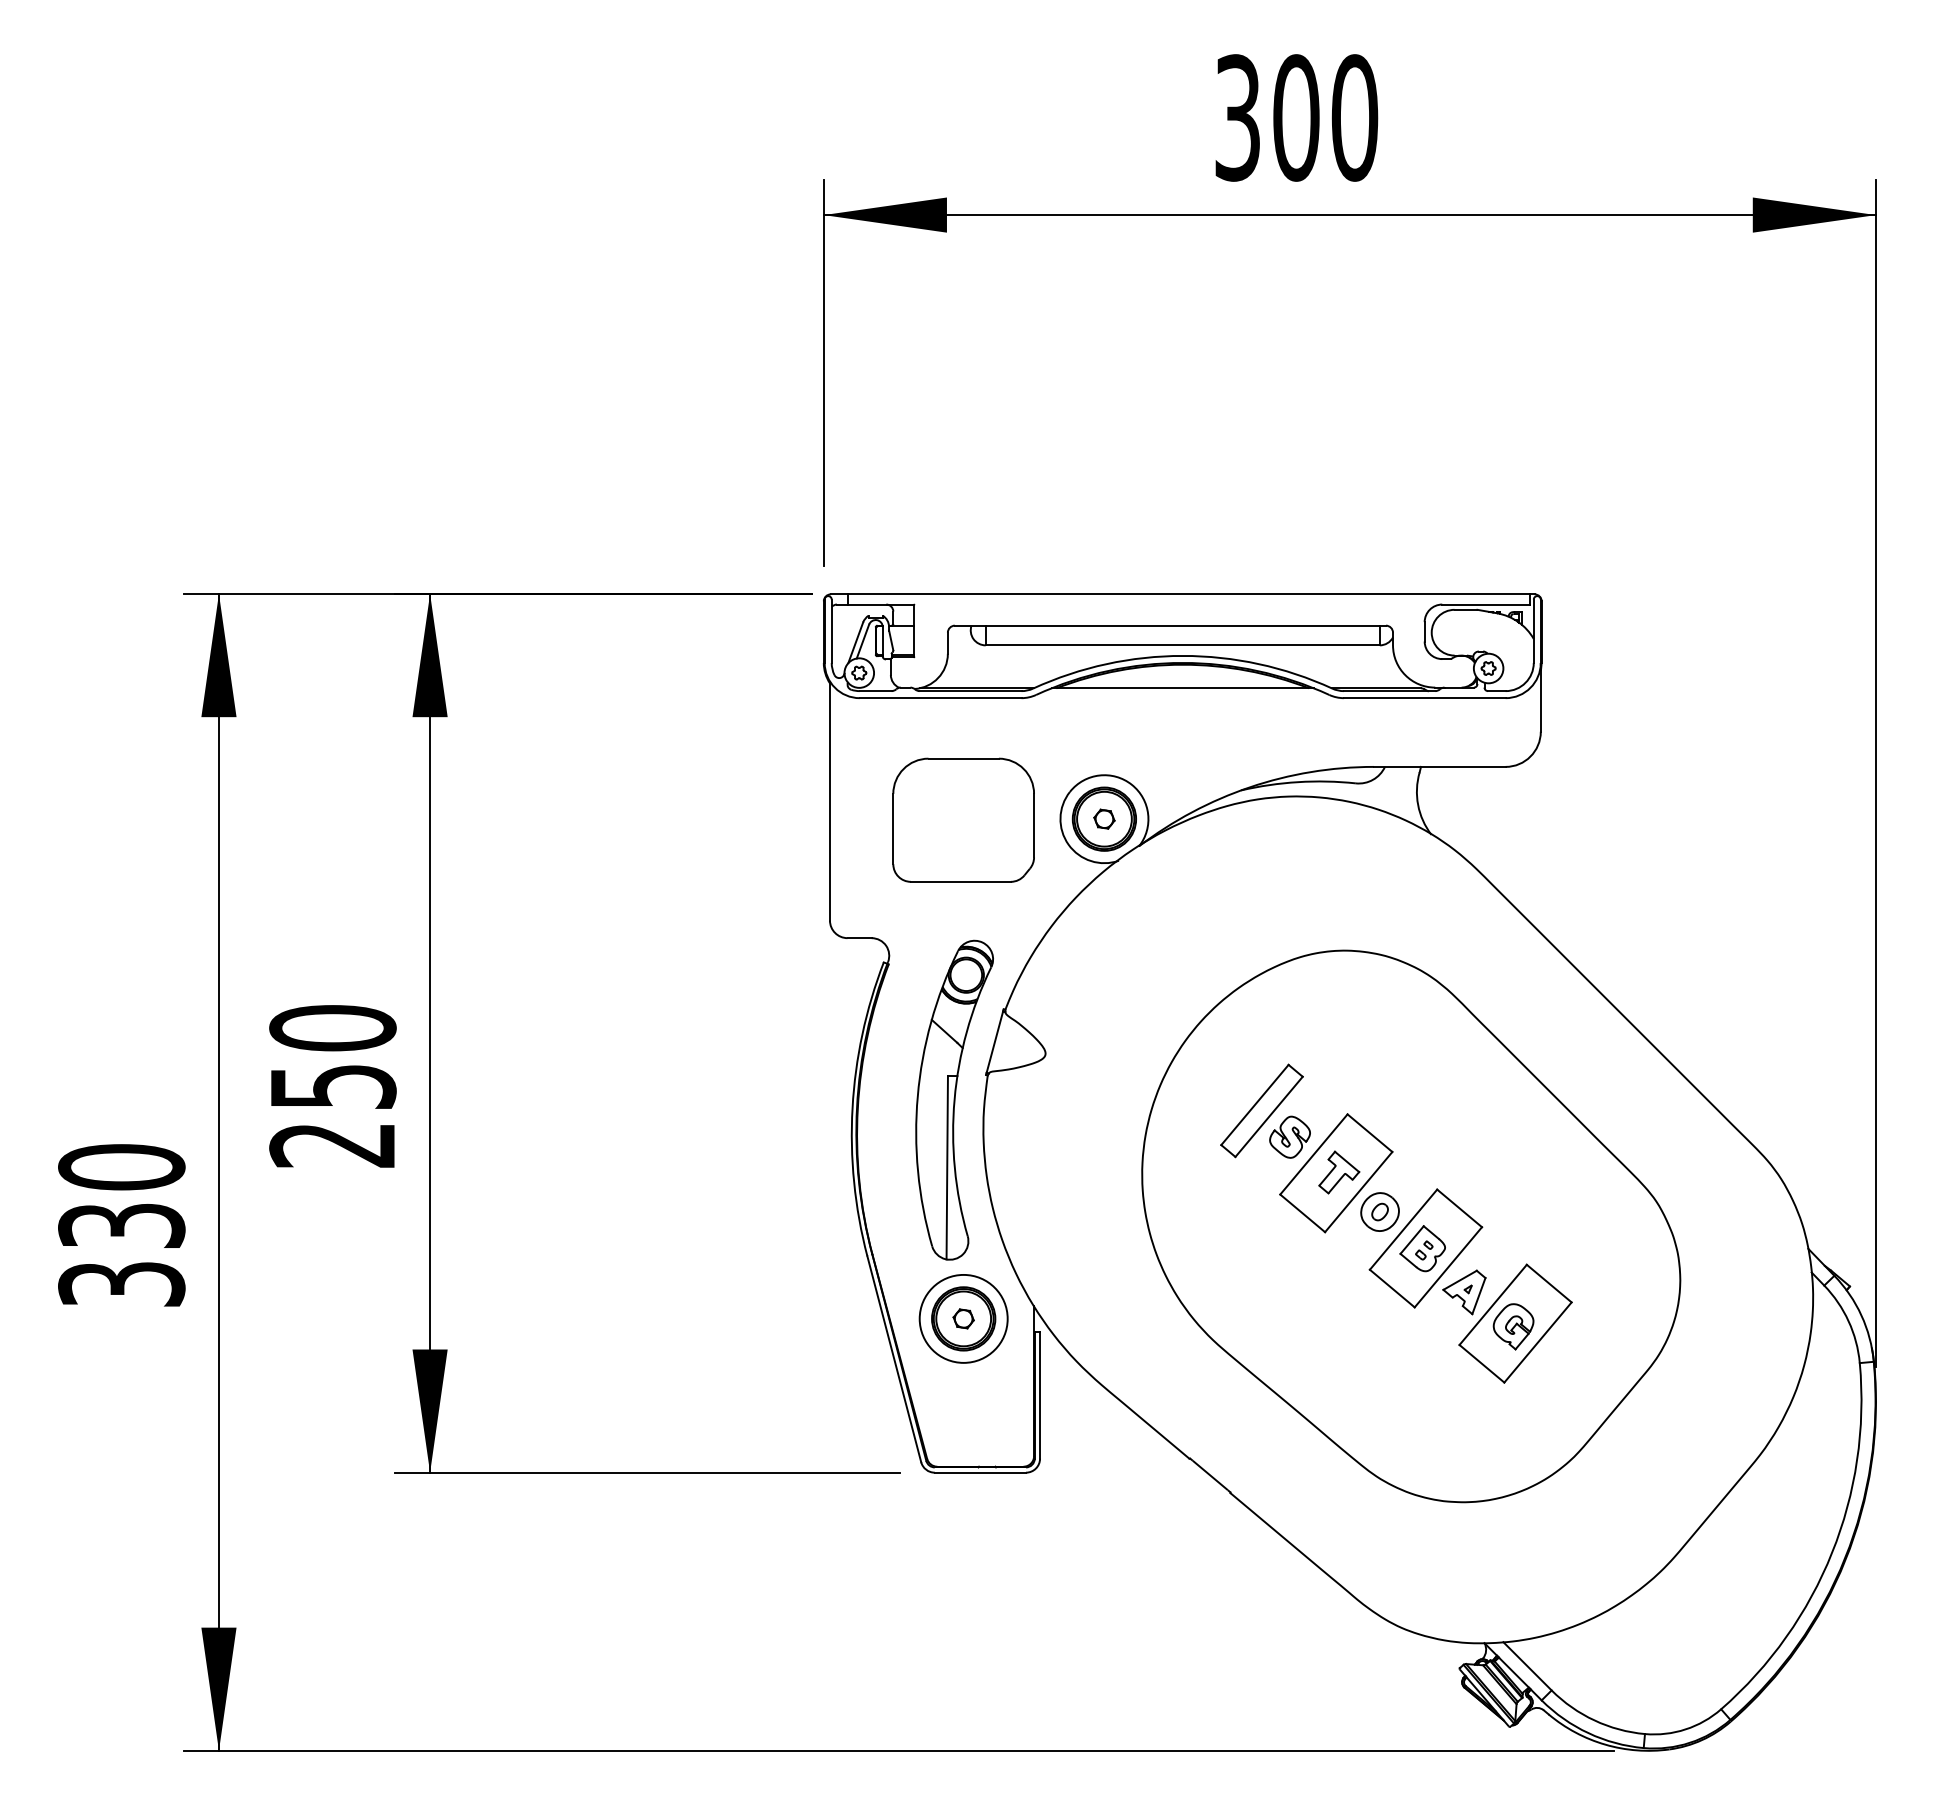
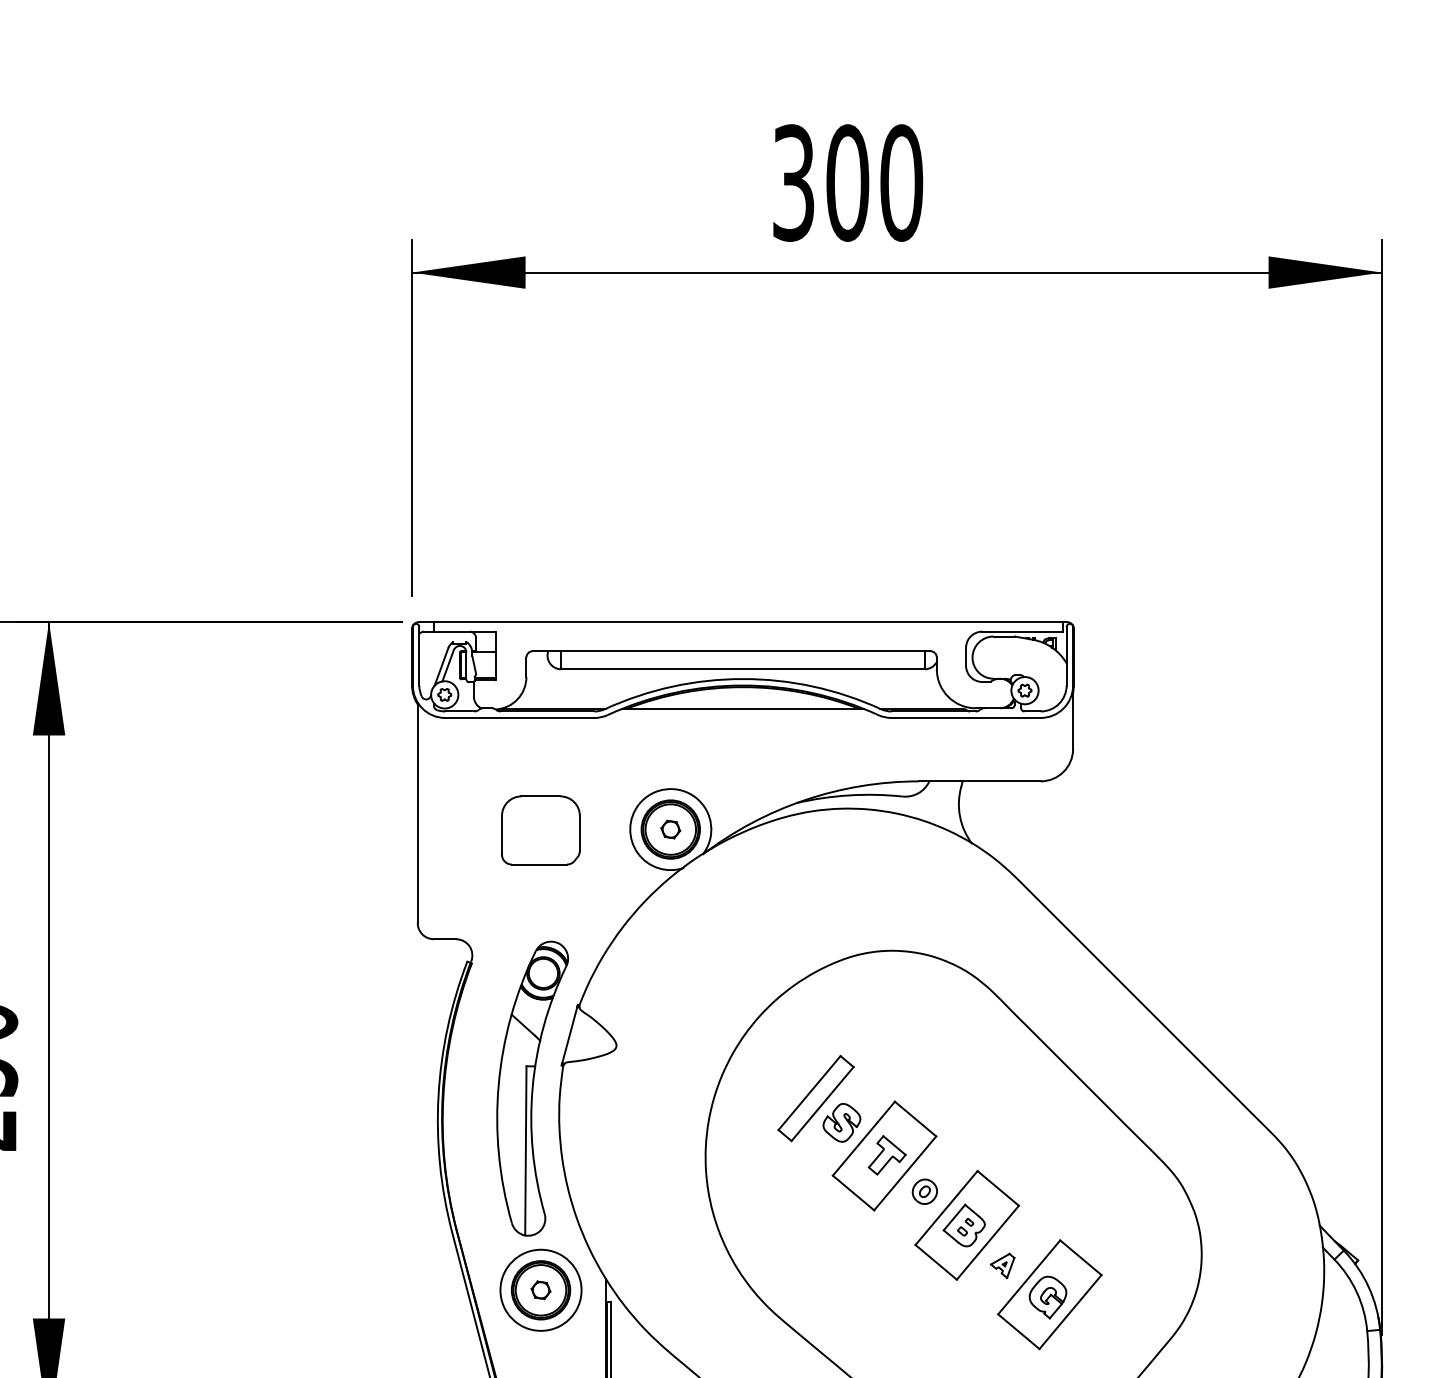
part: (963, 819) -> (540, 829), size x0.6
part: (1379, 1211) -> (924, 1191), size x0.7
part: (1464, 1292) -> (1002, 1265), size x0.6

